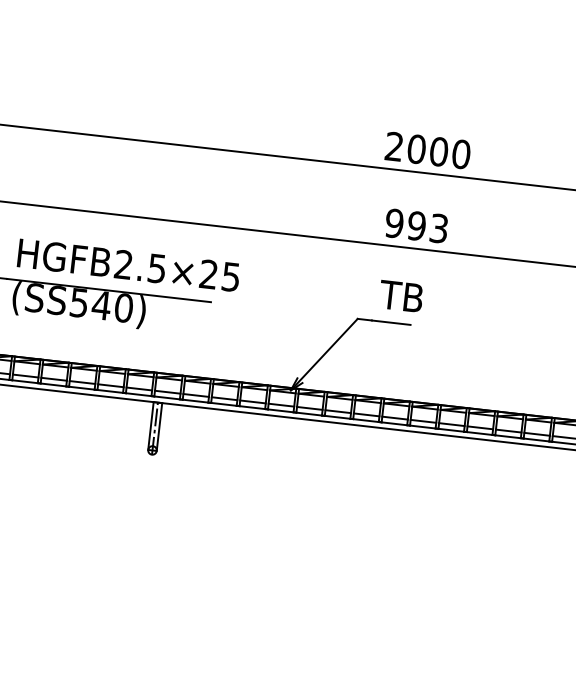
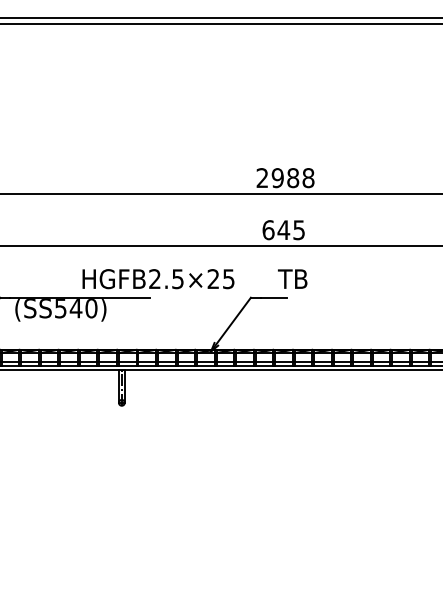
text: (437, 152) -> (292, 178), 2000 -> 2988
text: (416, 226) -> (283, 230), 993 -> 645
text: (128, 265) -> (158, 279), moved
text: (401, 295) -> (292, 278), moved

